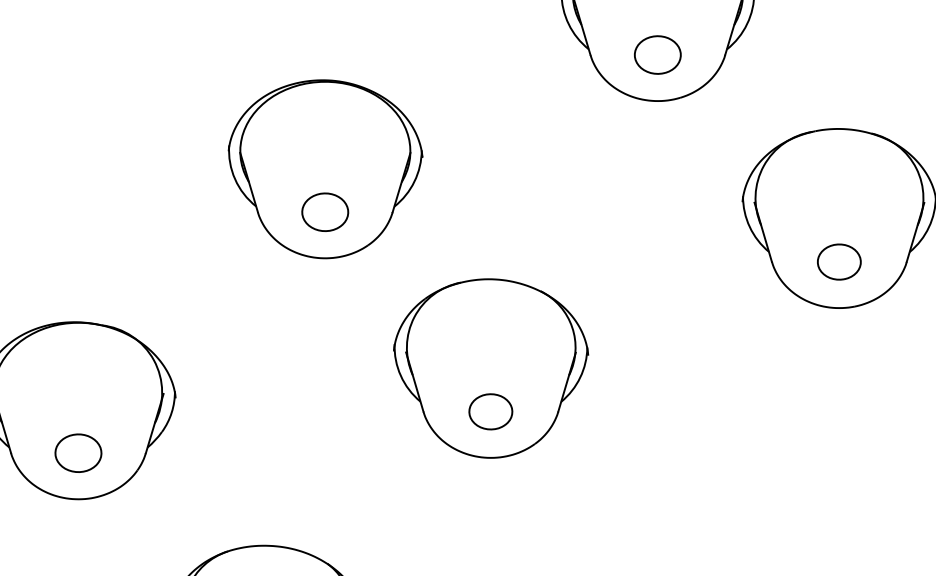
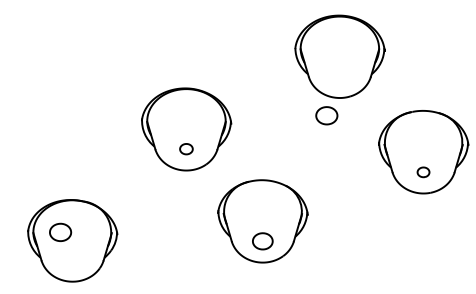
part: (657, 54) -> (326, 115), moved
part: (325, 210) -> (186, 148), size x0.6
part: (839, 262) -> (423, 172), size x0.6
part: (78, 451) -> (60, 231), moved

